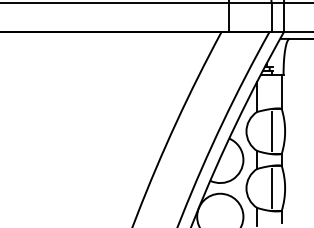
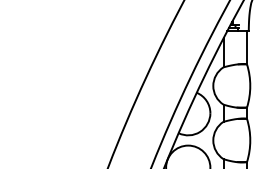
line: (272, 131) -> (238, 86), removed
line: (272, 188) -> (238, 140), removed

